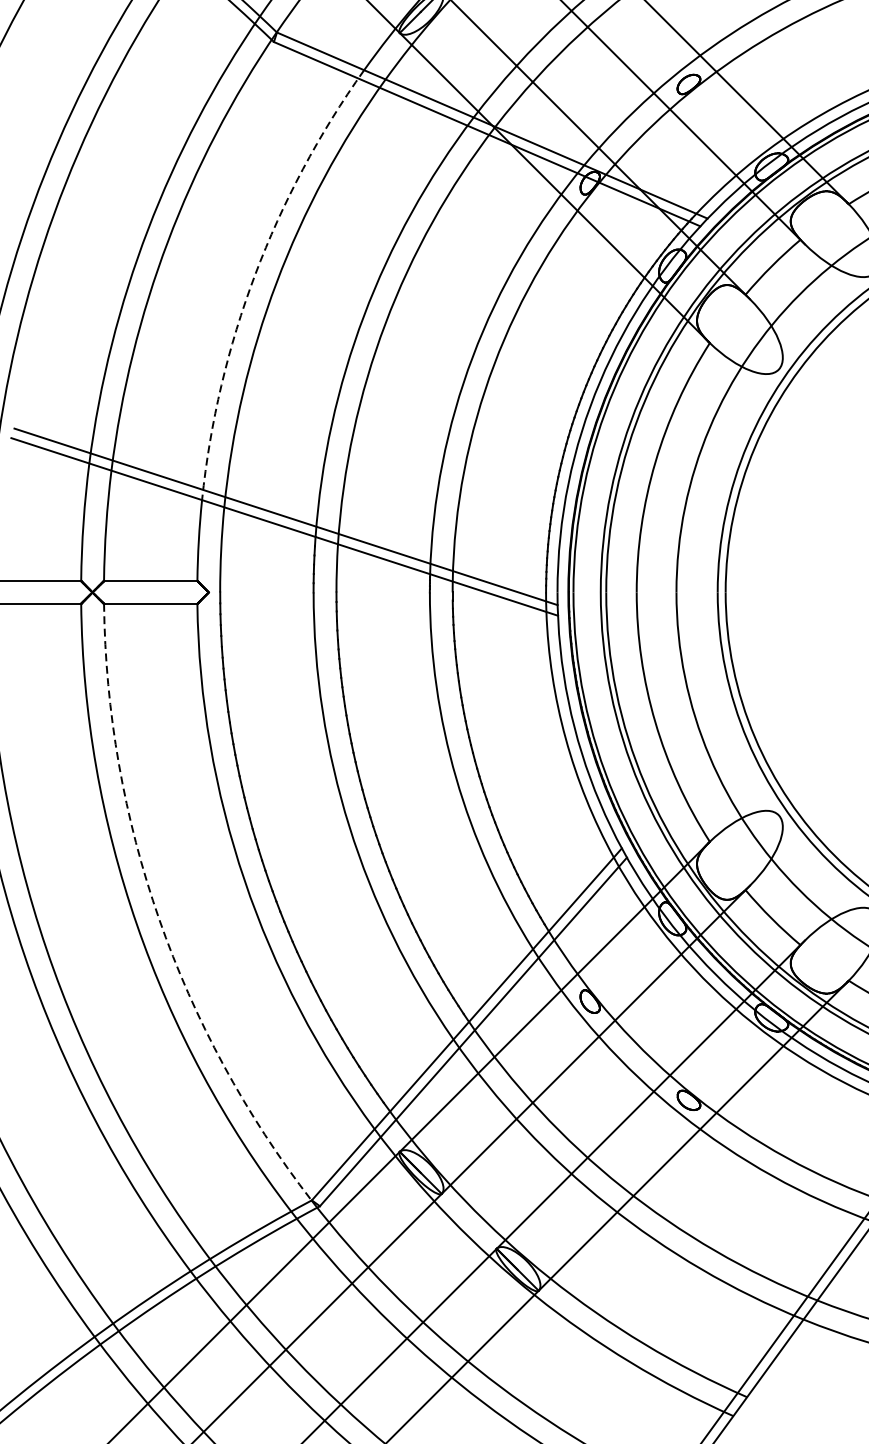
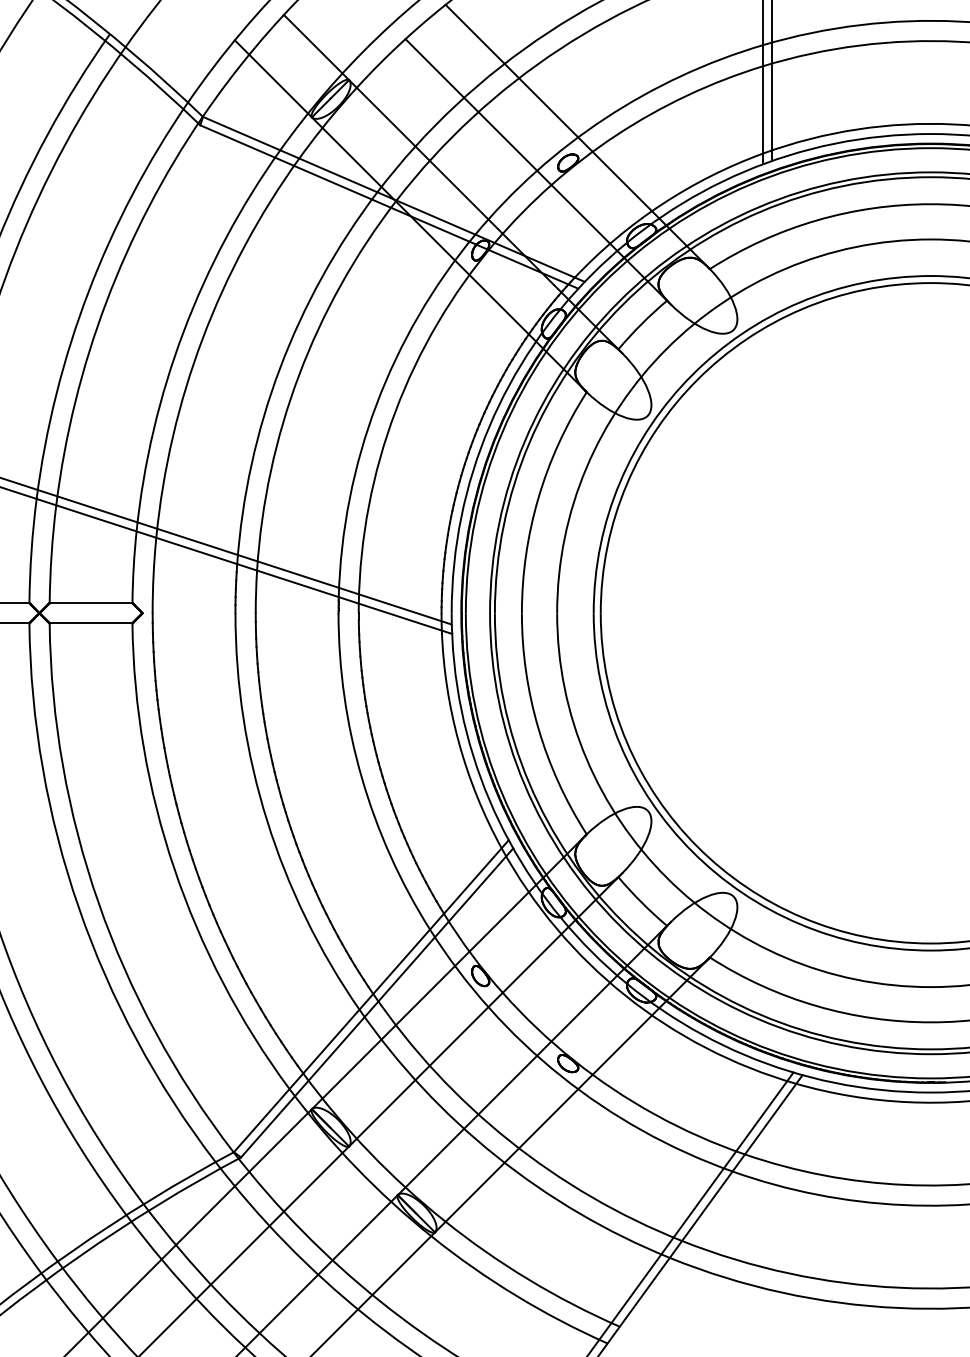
arc: (254, 274) -> (183, 331), dashed -> solid
arc: (159, 918) -> (98, 902), dashed -> solid

